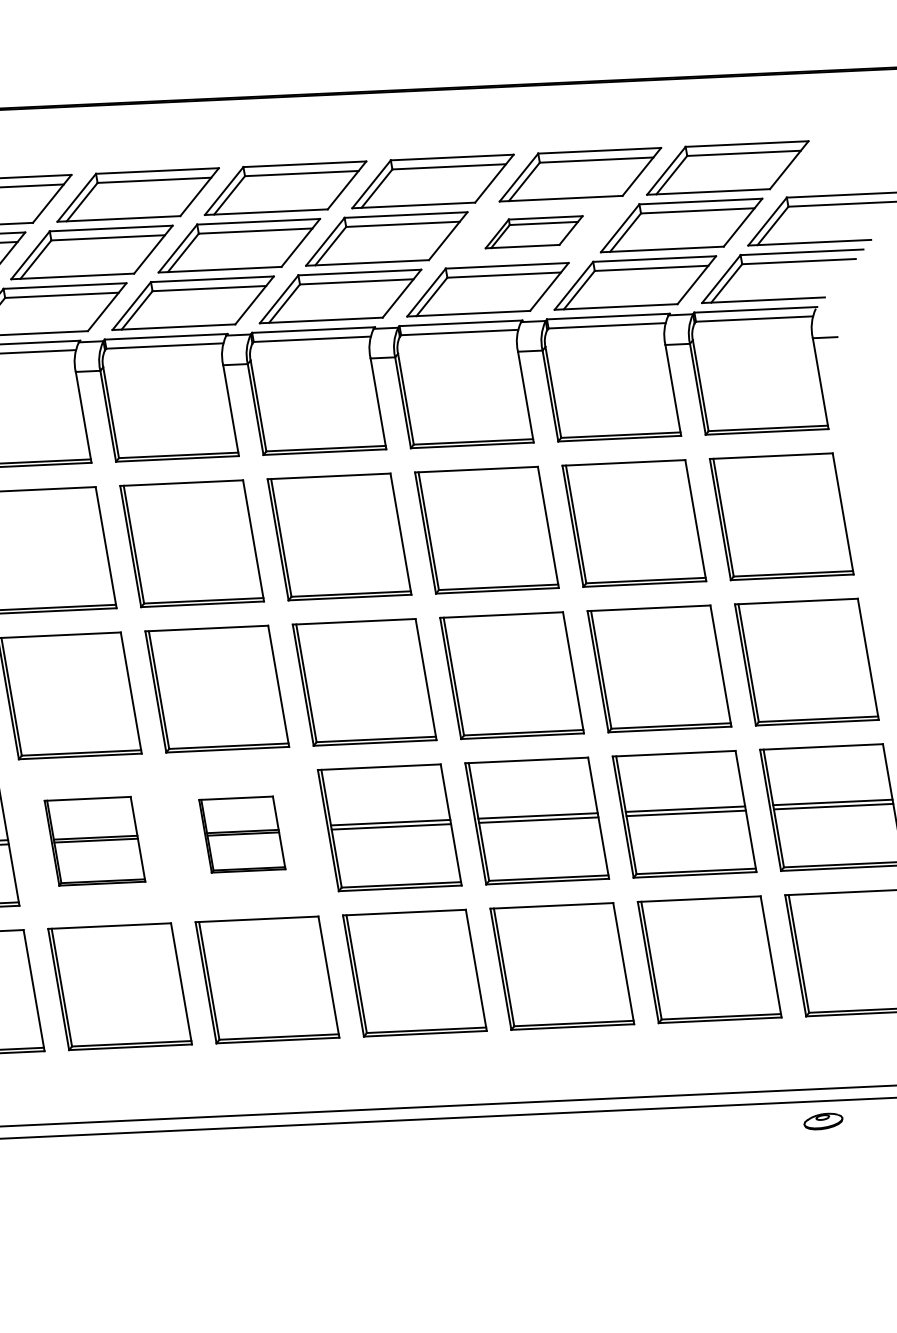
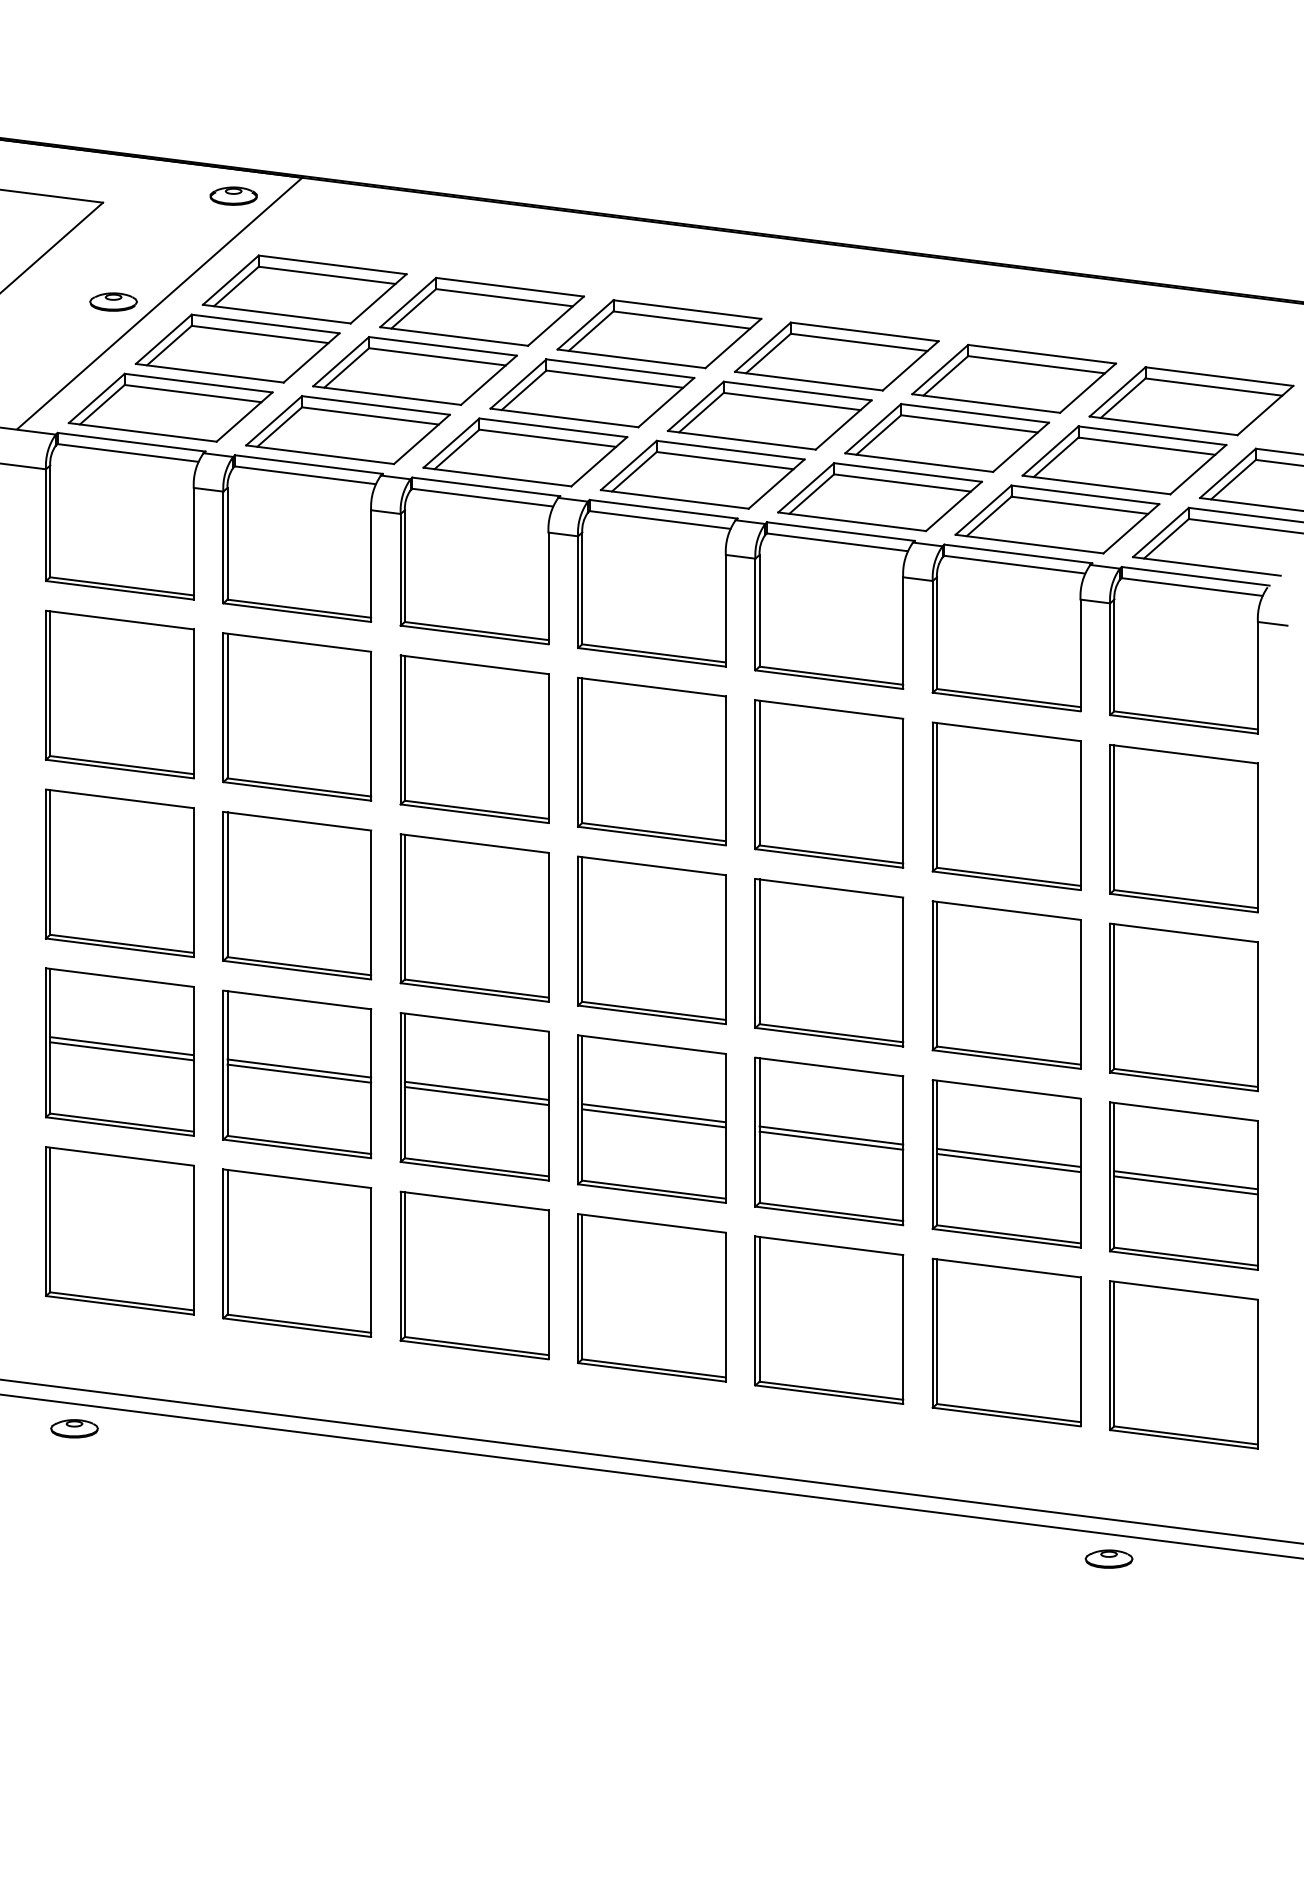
part: (533, 231) -> (946, 437), size x1.67
part: (242, 834) -> (474, 1096), size x1.67
part: (95, 841) -> (297, 1074), size x1.43

